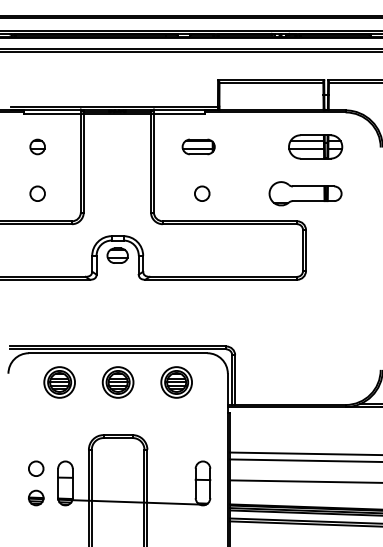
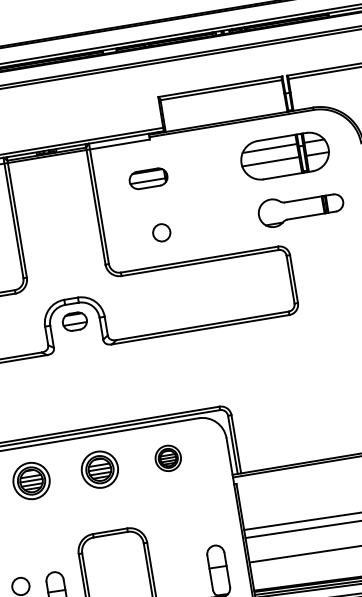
part: (315, 146) -> (285, 155), size x1.4
part: (305, 193) -> (300, 208), moved
part: (176, 382) -> (168, 458), size x0.7

